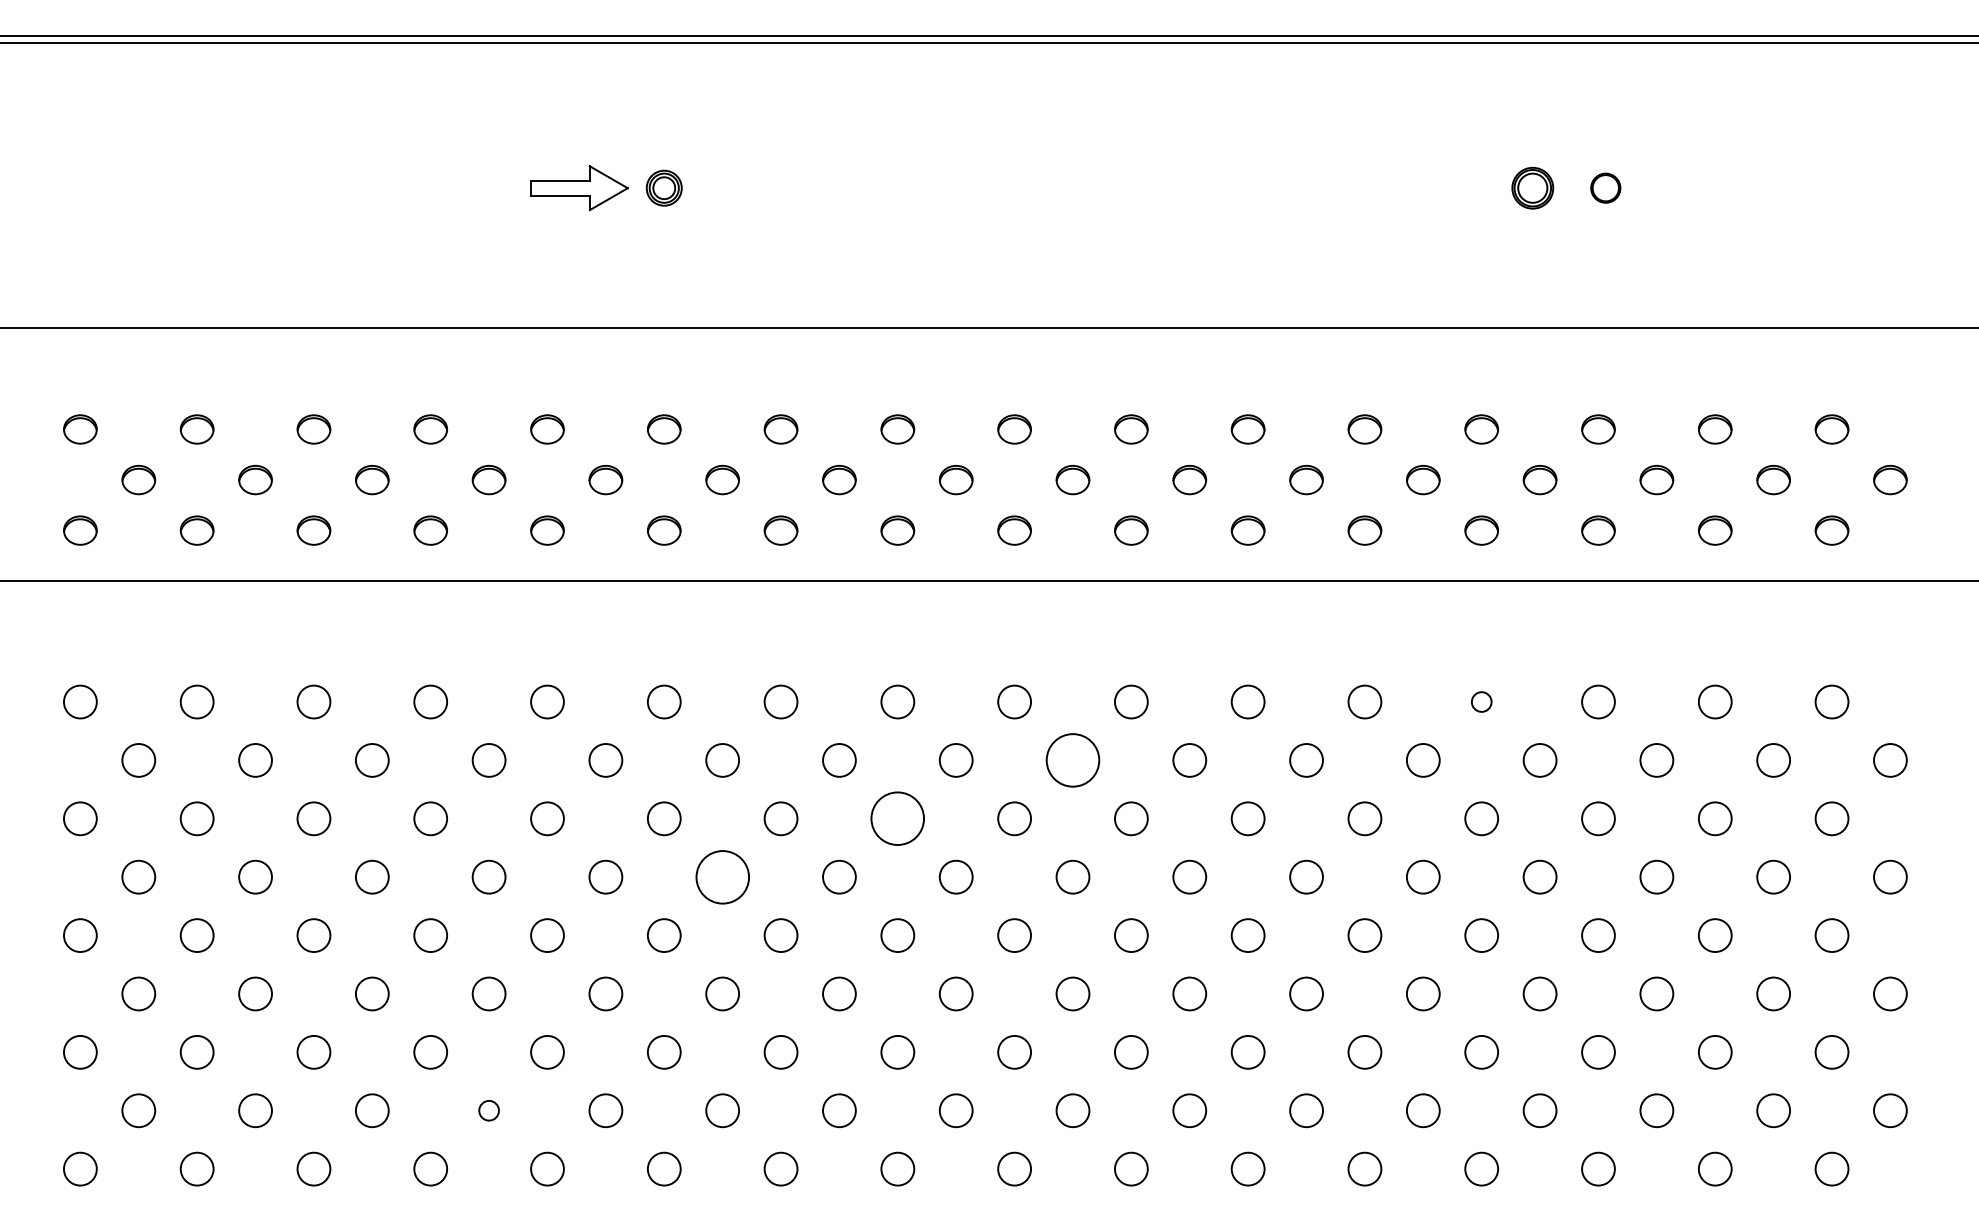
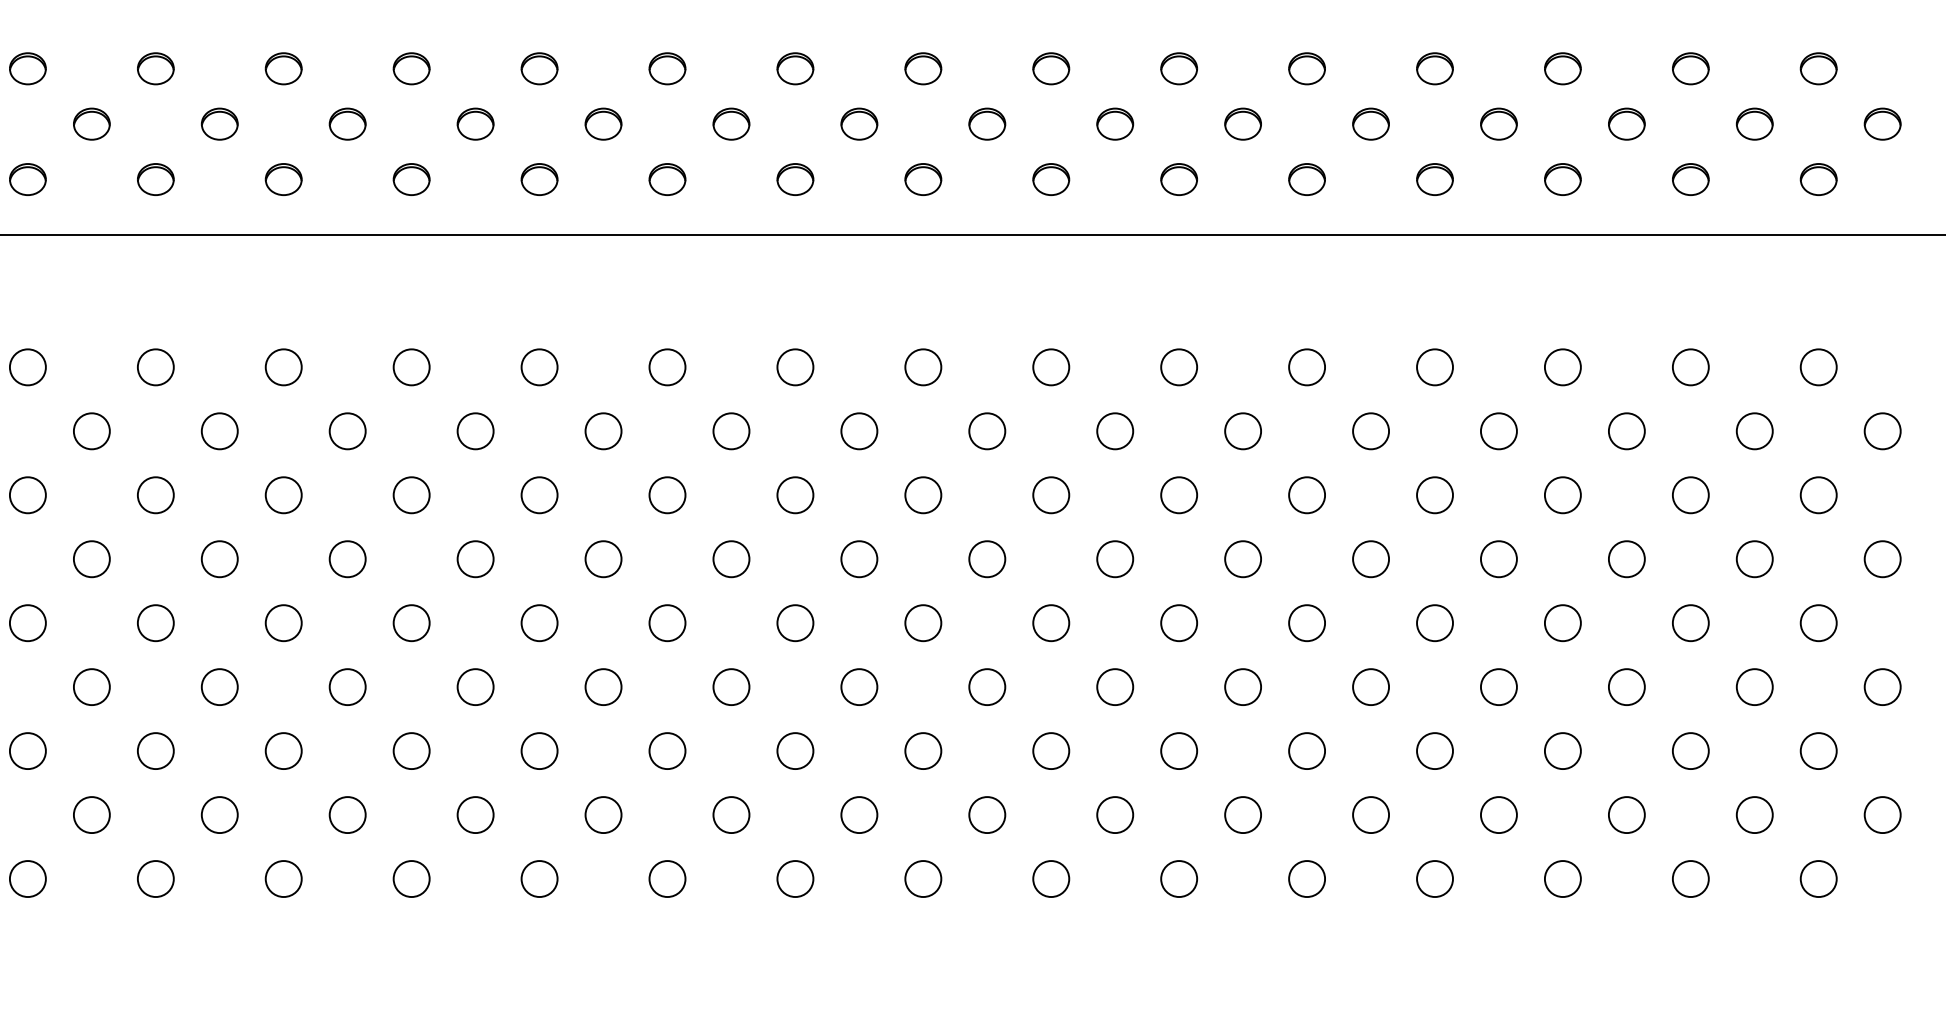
circle: (1481, 701) -> (1434, 366), size x1.67
circle: (1072, 760) -> (986, 431), size x0.62
circle: (897, 818) -> (795, 494), size x0.62
circle: (722, 876) -> (603, 558), size x0.62
circle: (488, 1110) -> (347, 814), size x1.67

